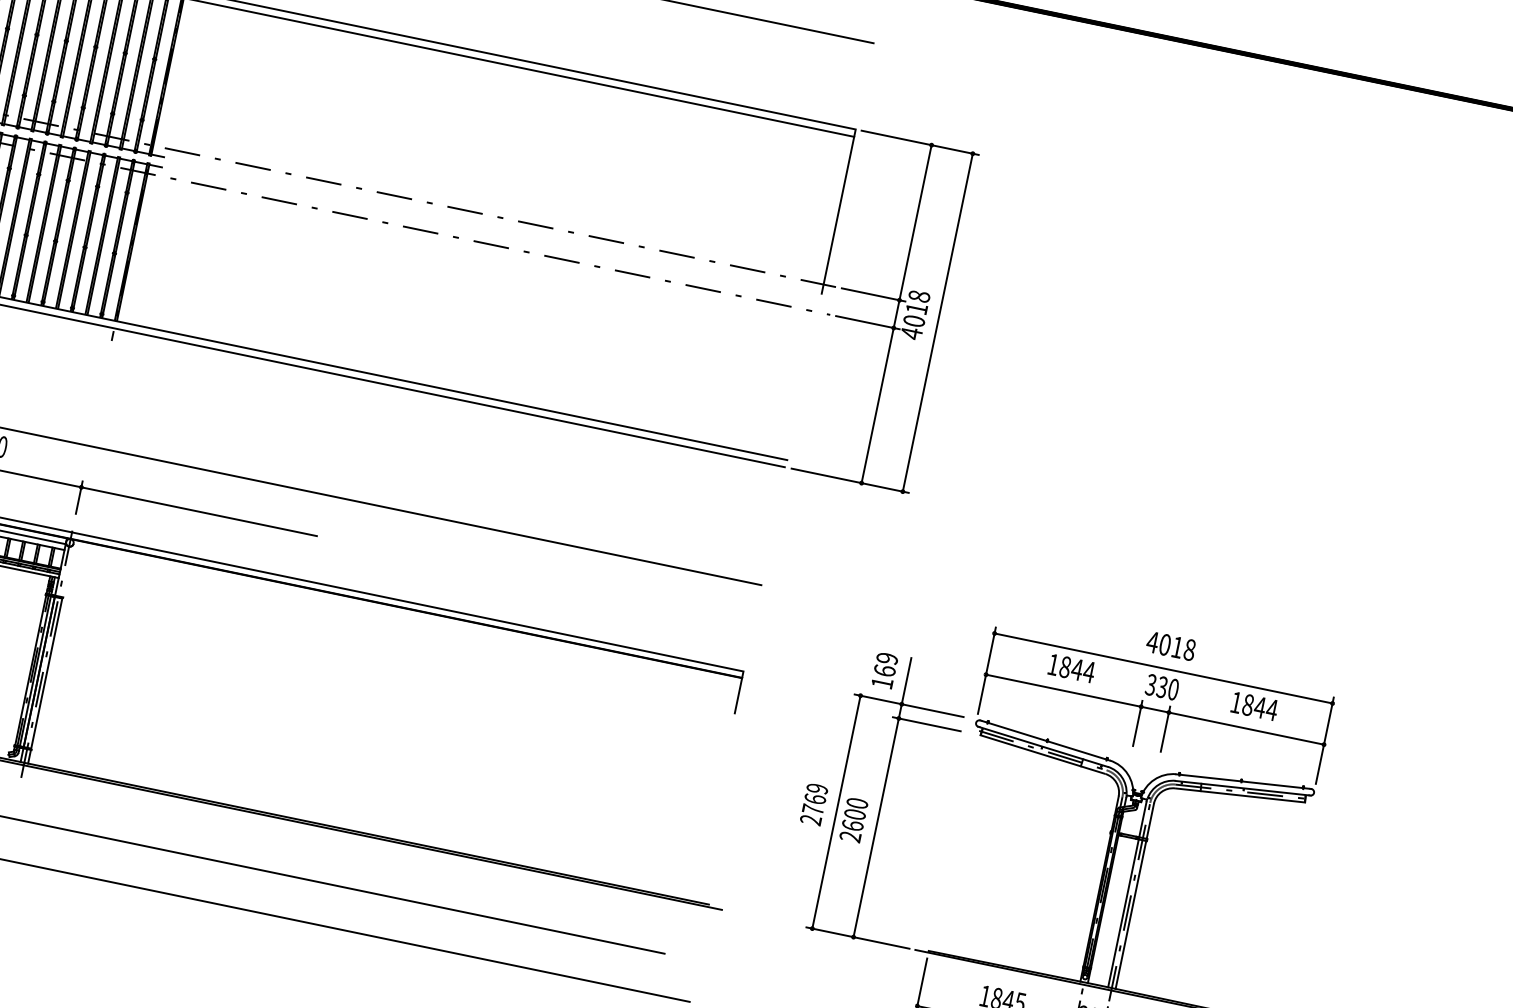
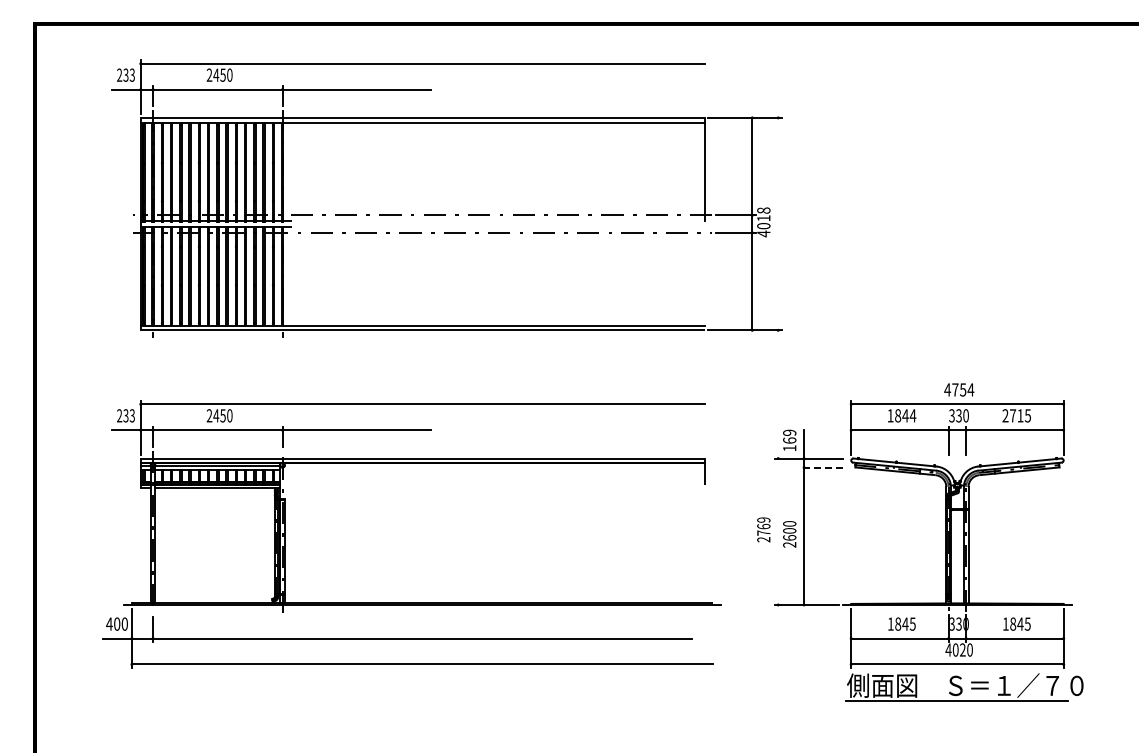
line: (938, 321) -> (778, 223), removed
text: (1178, 646) -> (963, 389), 4018 -> 4754
text: (1253, 705) -> (1016, 415), 1844 -> 2715
line: (926, 724) -> (821, 467), solid -> dashed
line: (837, 811) -> (778, 531), removed

